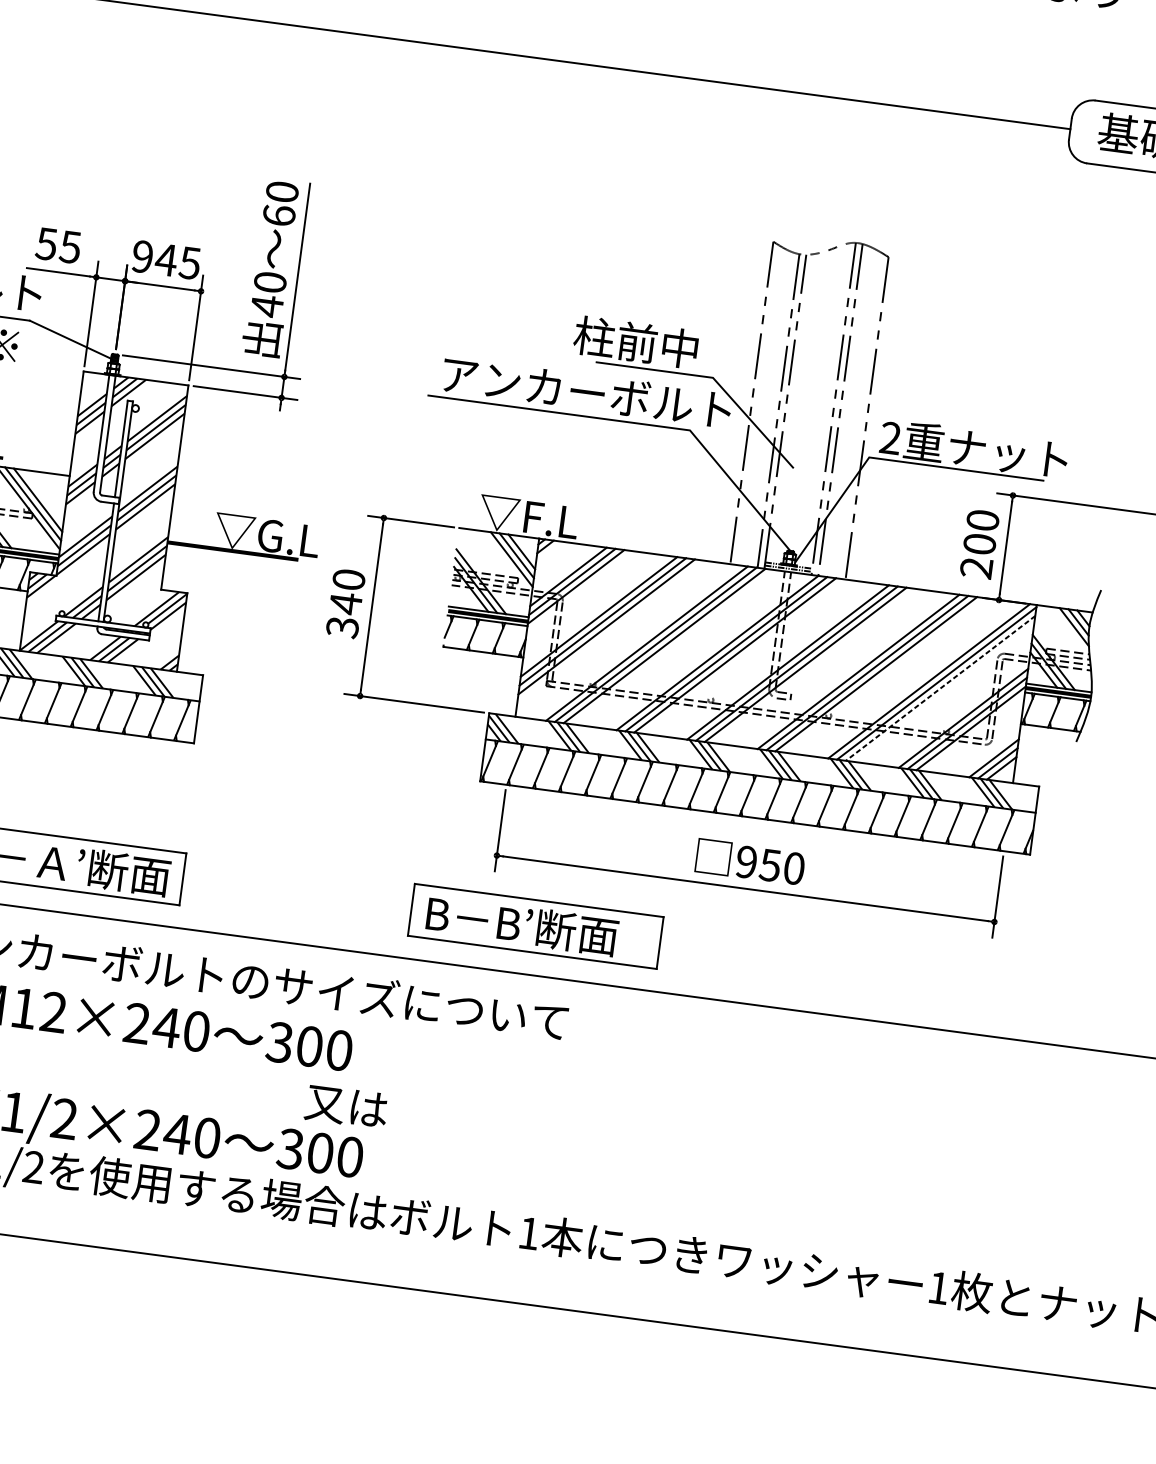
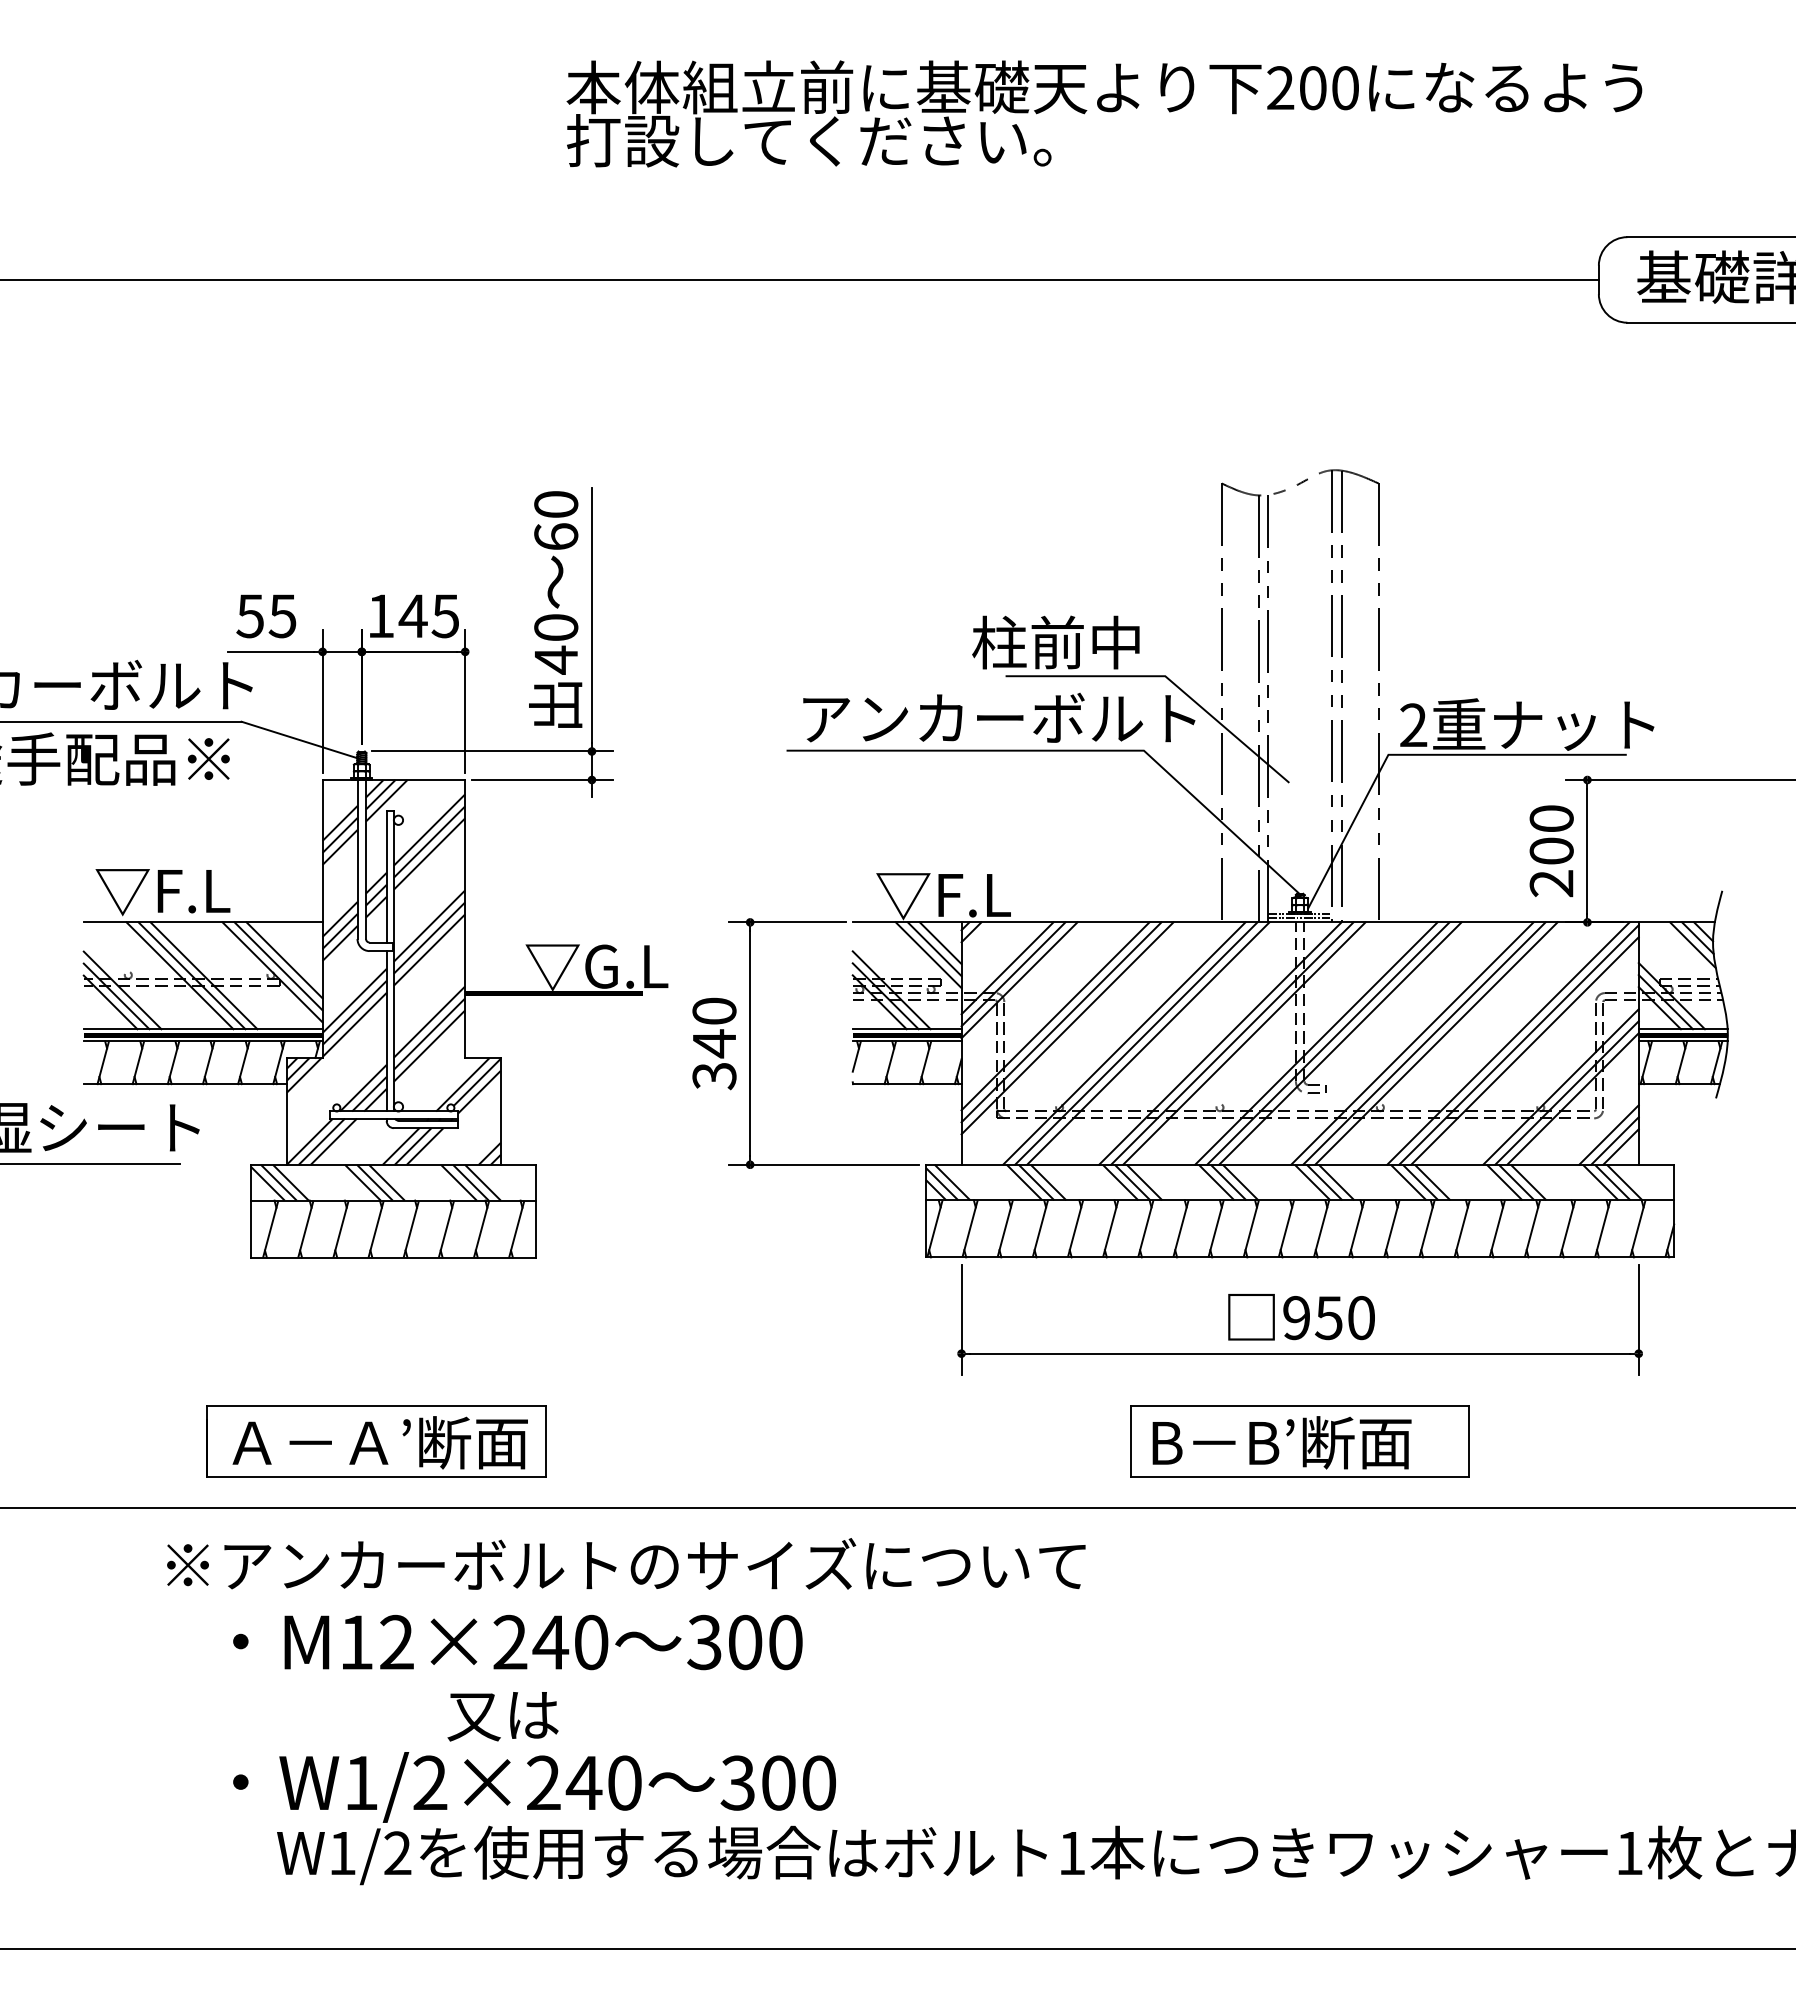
text: (142, 257) -> (380, 616), 945 -> 145
line: (940, 688) -> (1525, 1050), dashed -> solid
part: (535, 926) -> (1299, 1441), moved
text: (345, 1106) -> (502, 1716), moved

